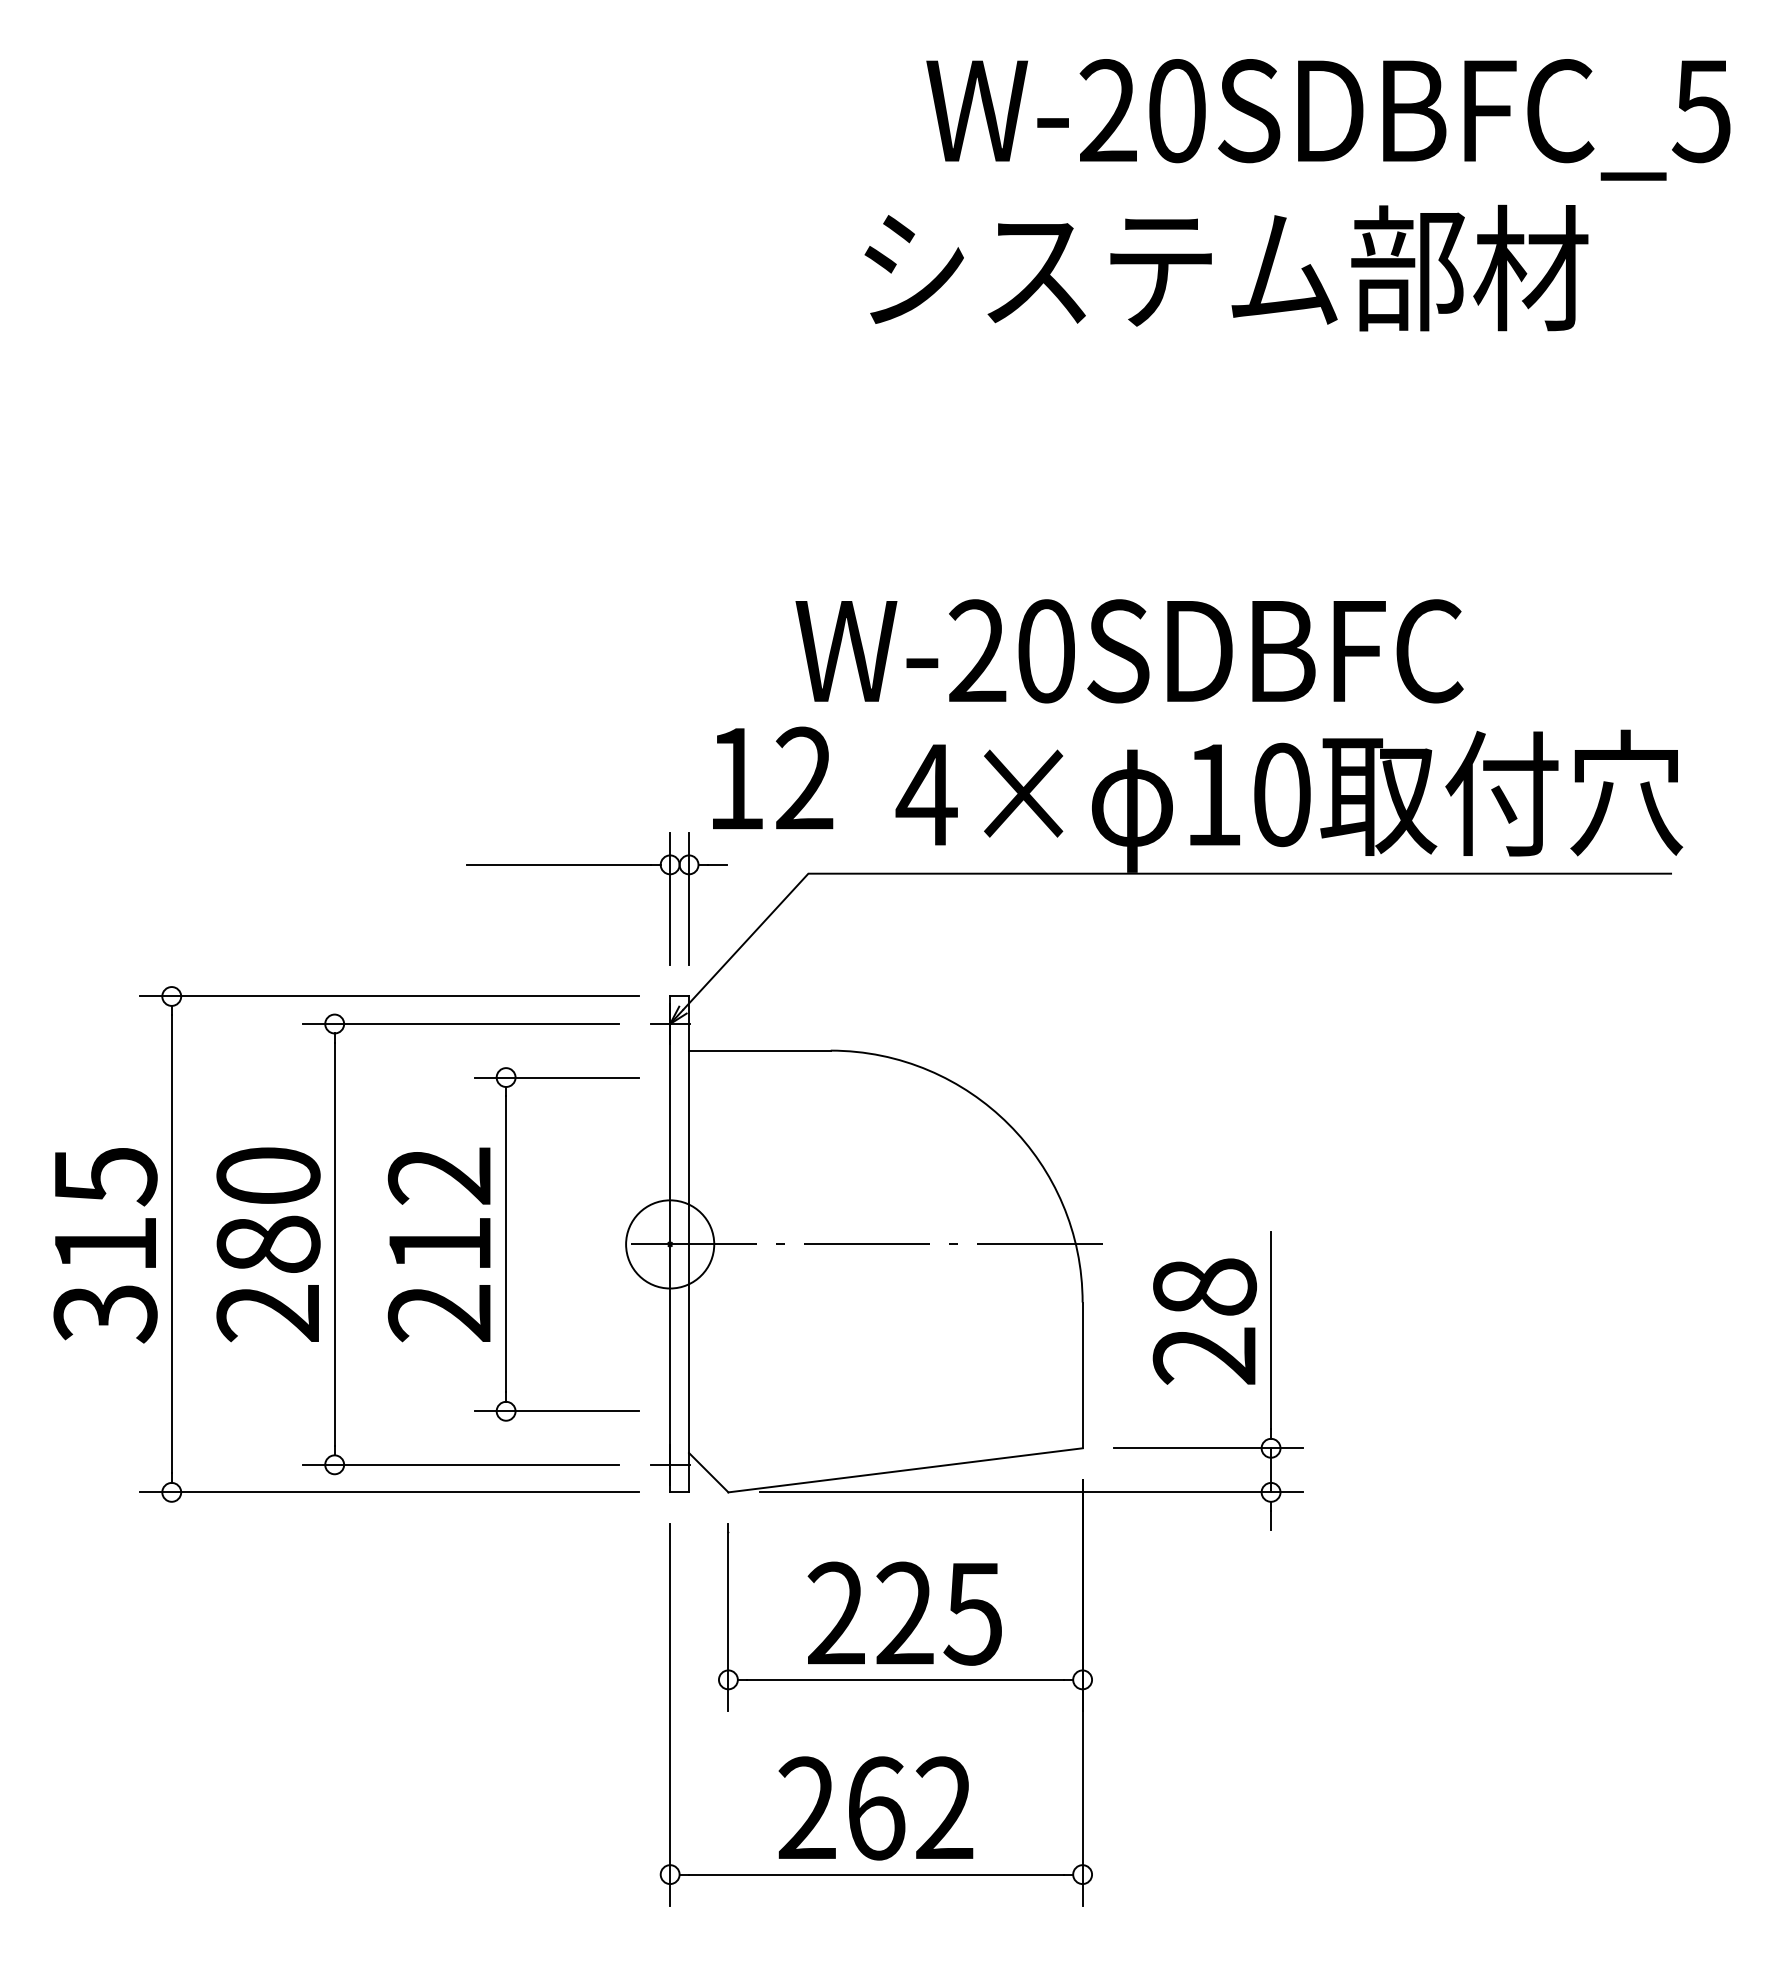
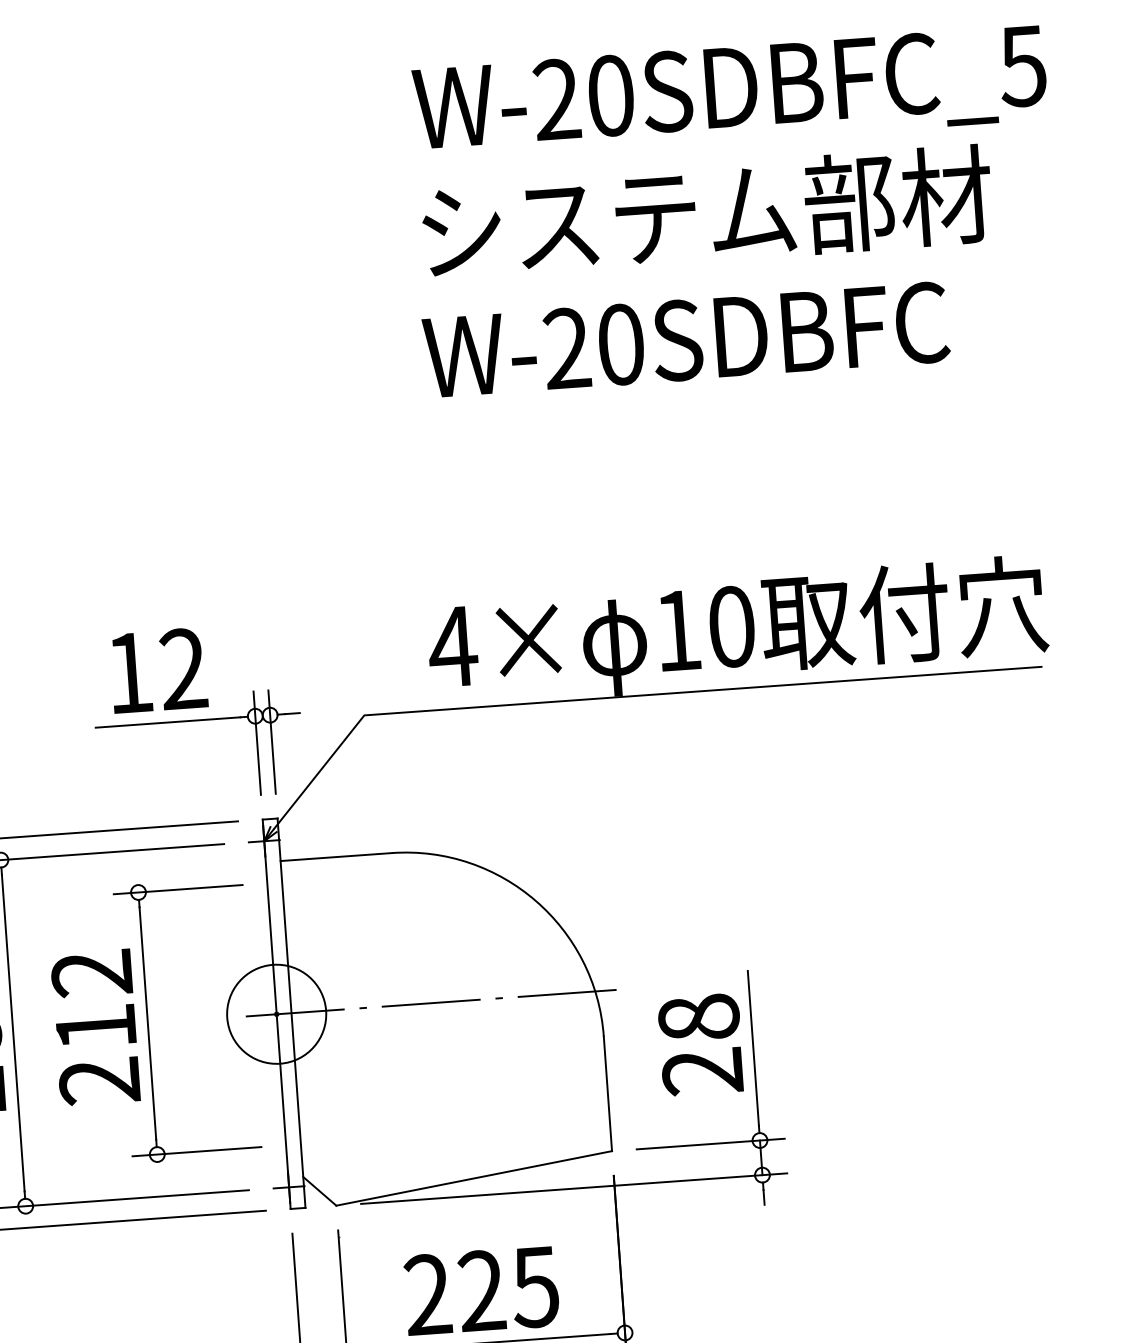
text: (1226, 267) -> (707, 212), moved
text: (1129, 651) -> (686, 340), moved
text: (773, 777) -> (159, 669), moved
circle: (670, 1244) -> (276, 1014), size x1.43

